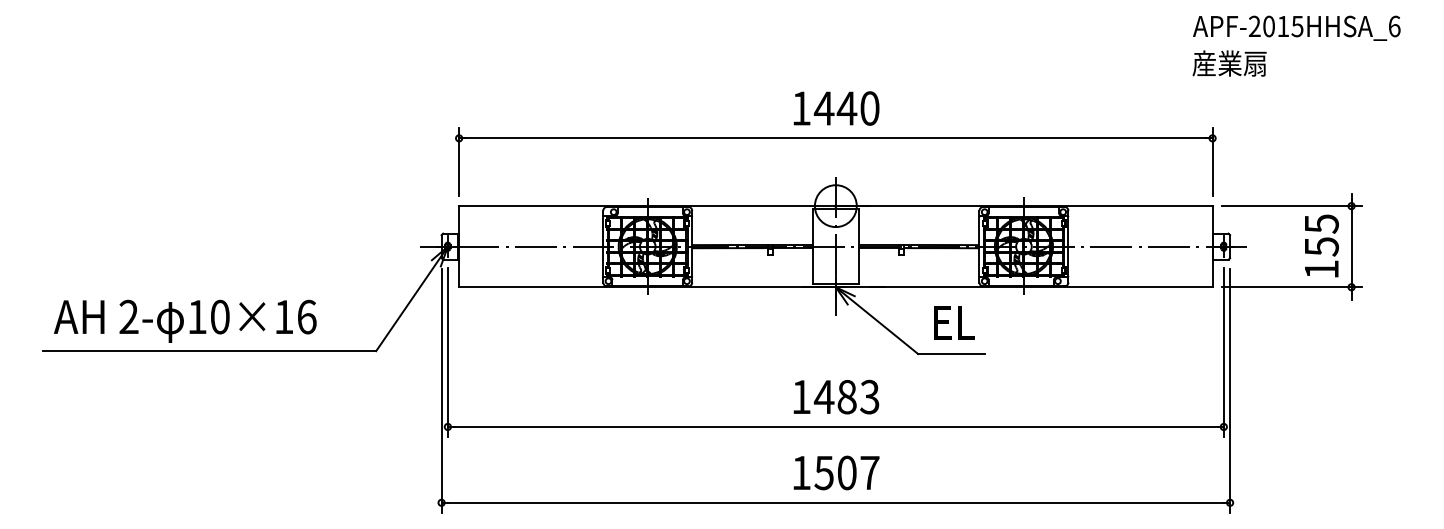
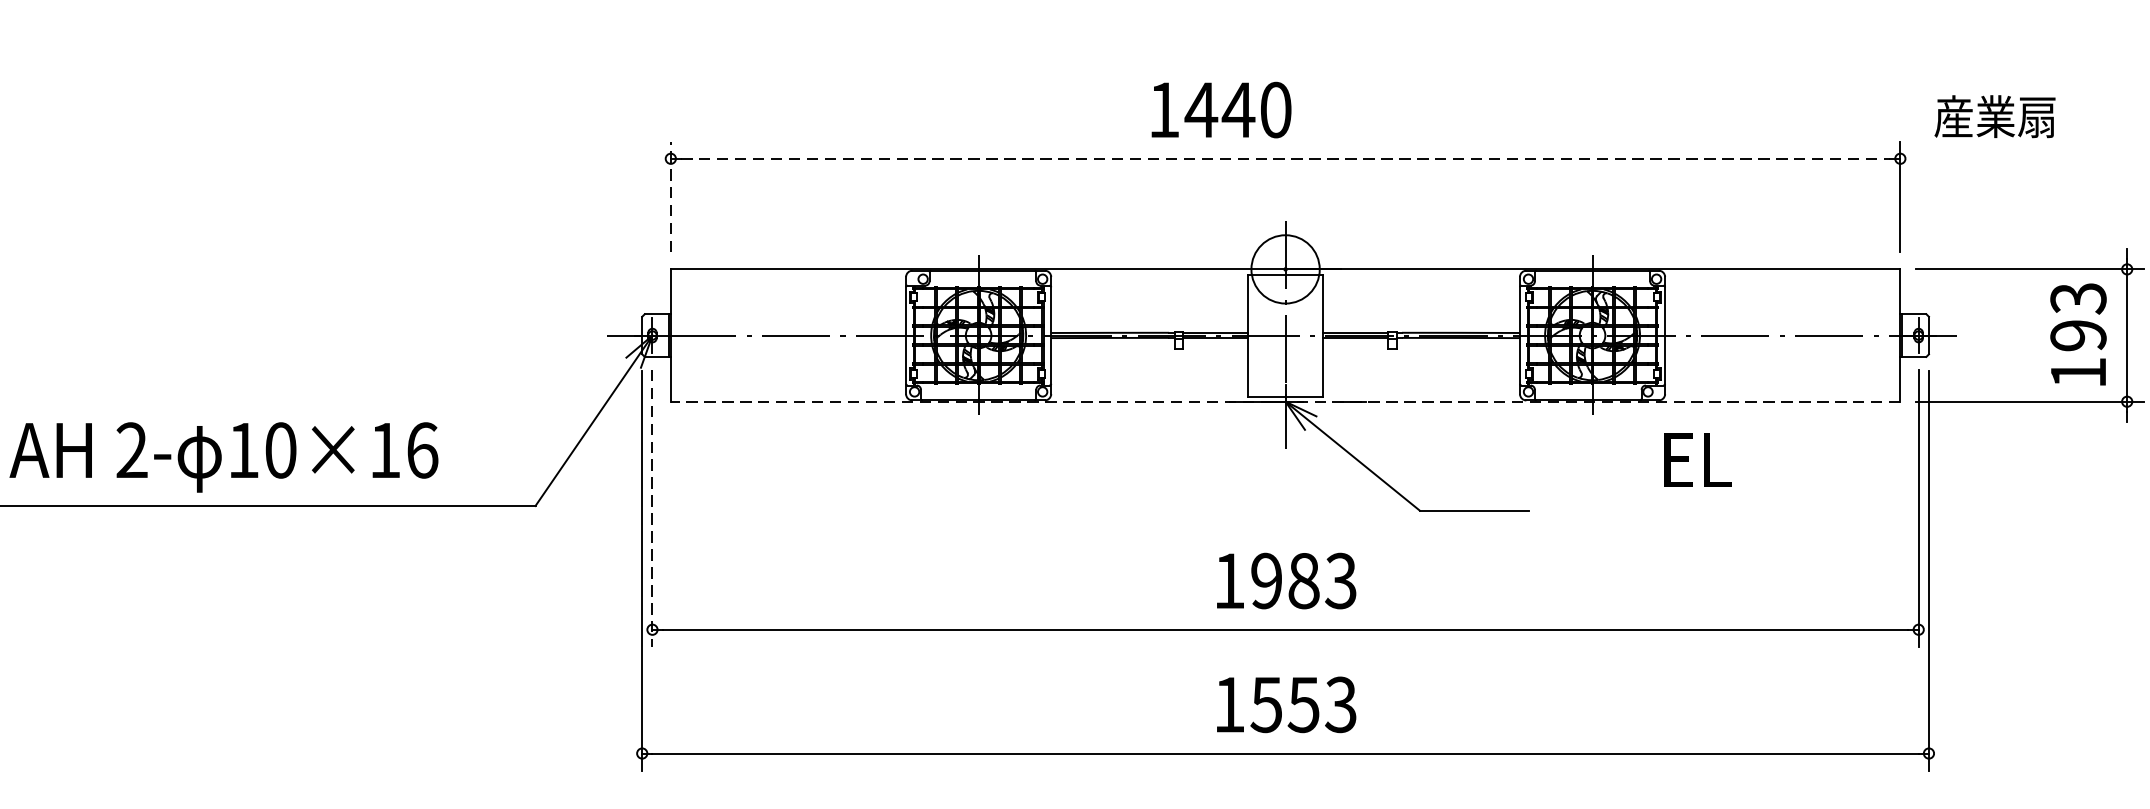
text: (1229, 63) -> (1994, 116), moved
text: (836, 108) -> (1221, 110), moved
line: (836, 138) -> (1286, 158), solid -> dashed
line: (459, 161) -> (671, 196), solid -> dashed
text: (1321, 235) -> (2078, 317), 155 -> 193
line: (835, 287) -> (1285, 402), solid -> dashed
text: (954, 322) -> (1697, 459), moved
line: (447, 352) -> (651, 508), solid -> dashed
text: (823, 396) -> (1265, 580), 1483 -> 1983
text: (858, 472) -> (1322, 704), 1507 -> 1553

